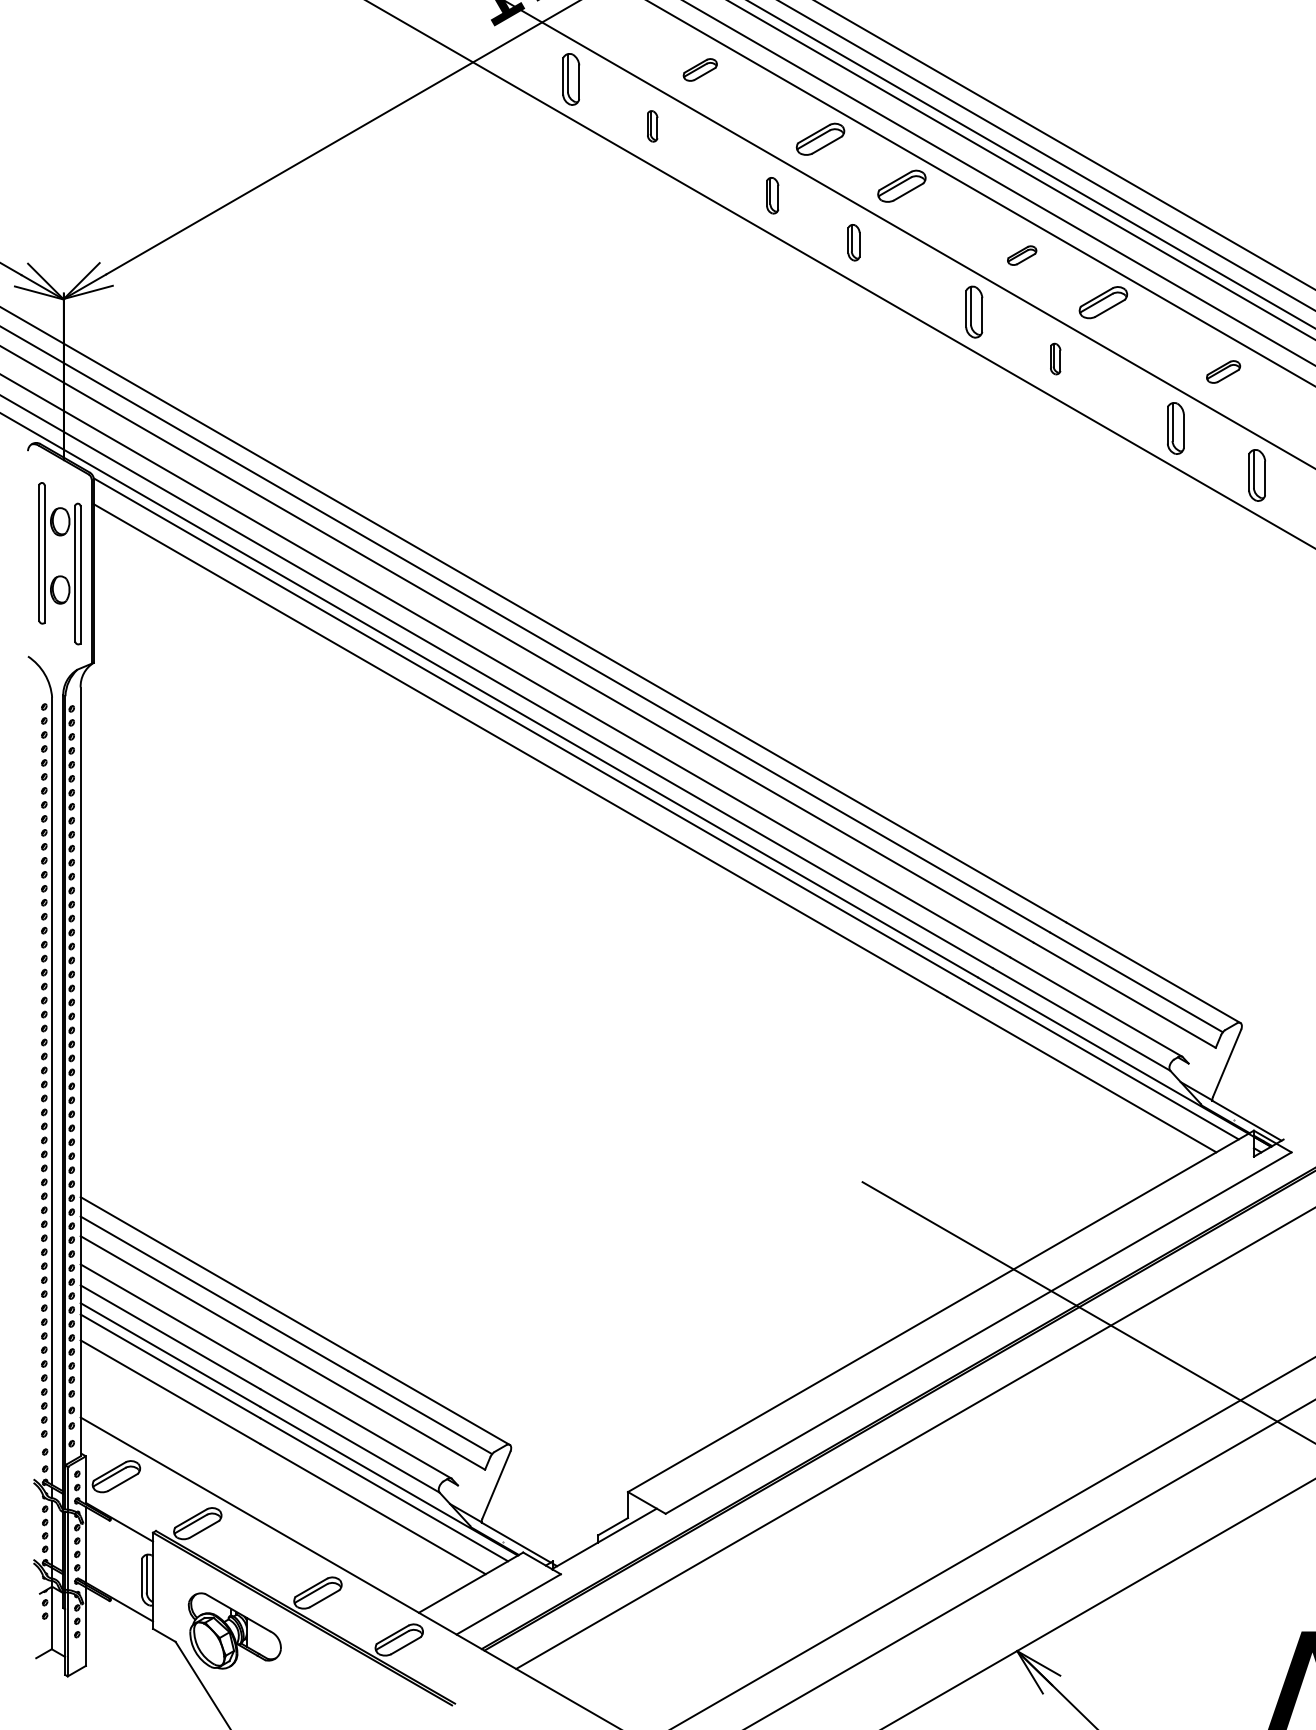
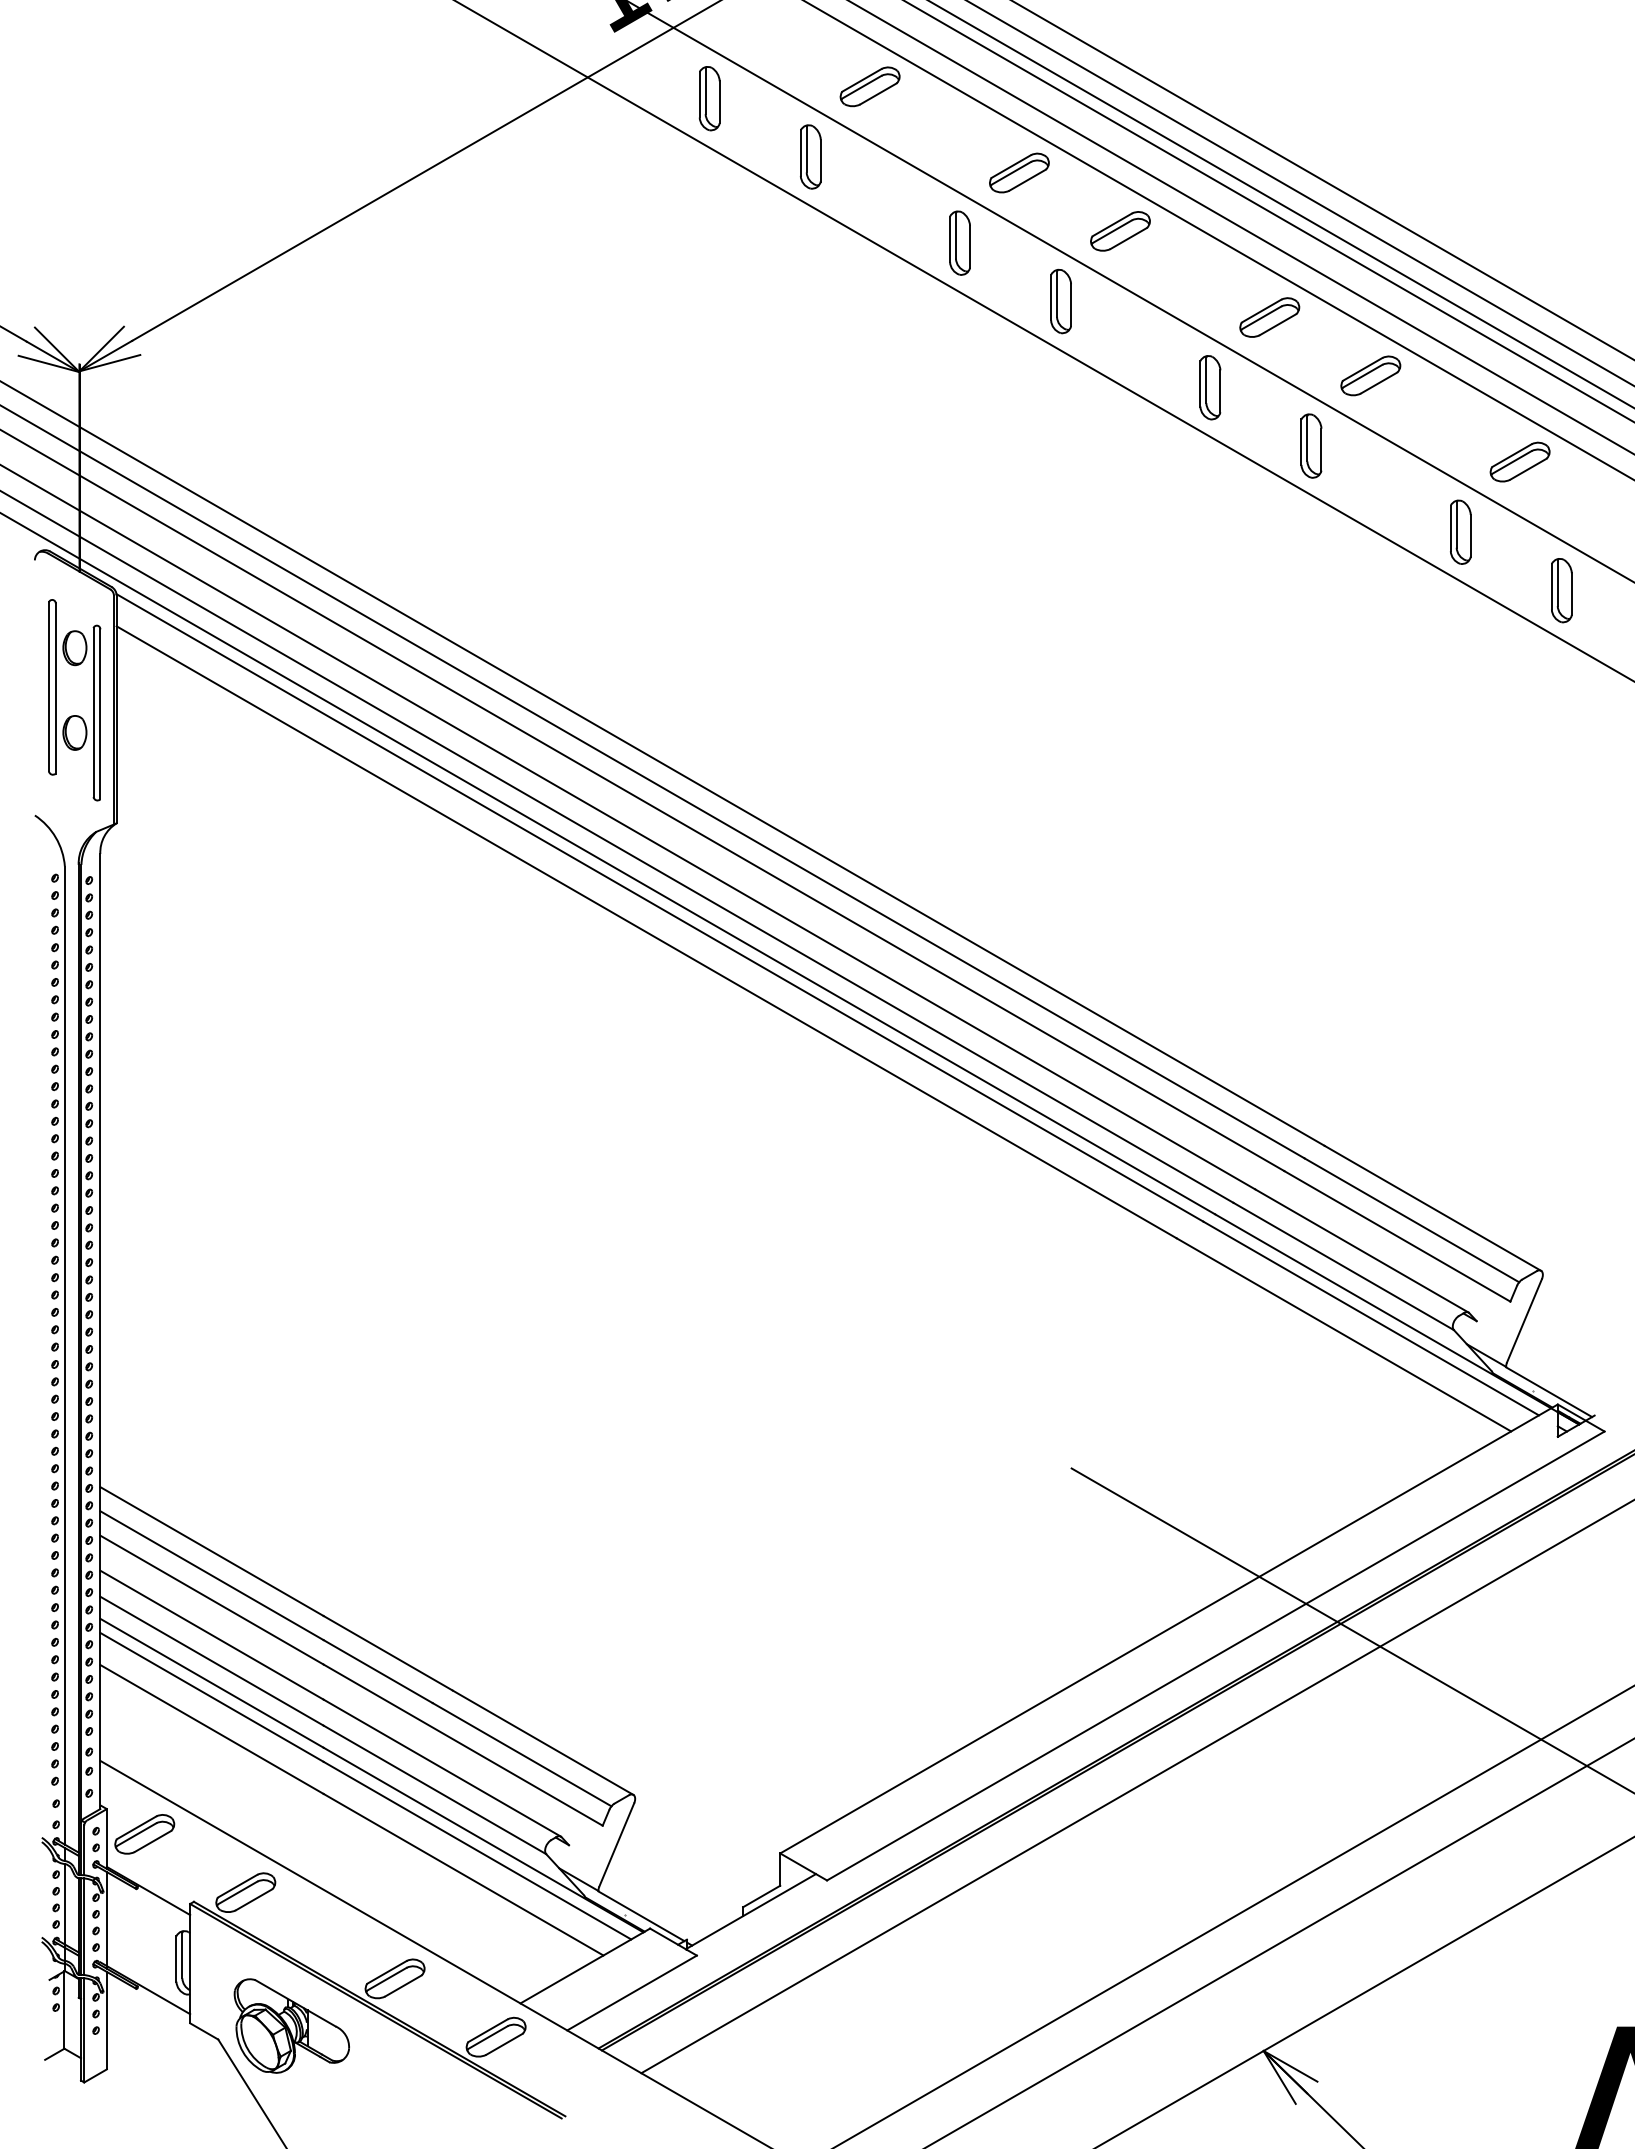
part: (699, 69) -> (869, 86), size x1.43
part: (652, 126) -> (810, 156), size x1.67
part: (772, 195) -> (959, 242), size x1.43
part: (853, 242) -> (1060, 301), size x1.43
part: (1021, 255) -> (1269, 317), size x1.67
part: (1055, 358) -> (1311, 445), size x1.67
part: (1223, 371) -> (1519, 461), size x1.43

